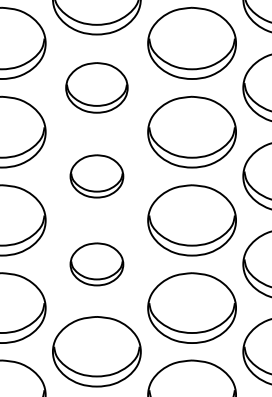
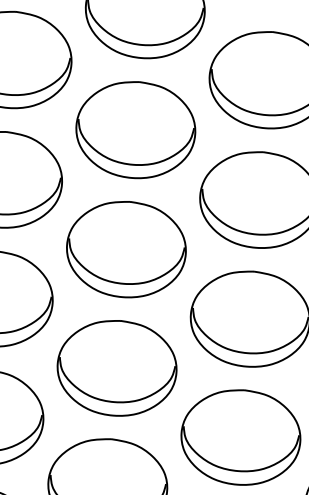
part: (96, 87) -> (135, 129), size x1.43
part: (96, 176) -> (125, 249), size x1.67
part: (96, 264) -> (116, 368), size x1.67

